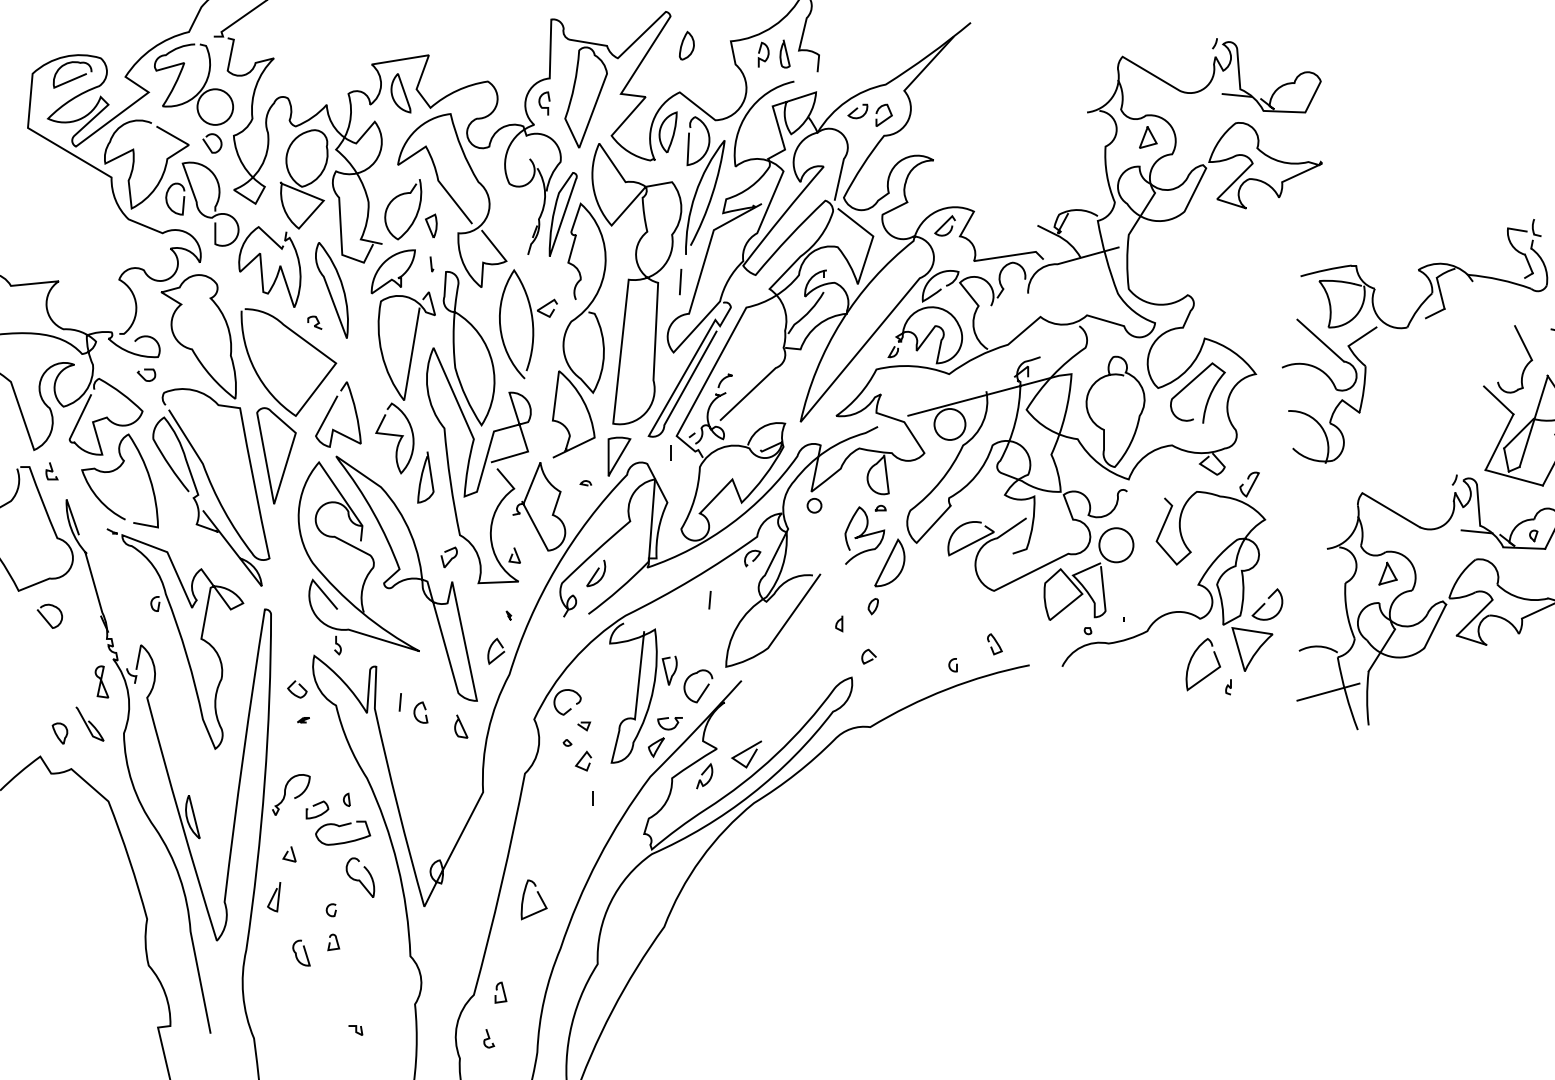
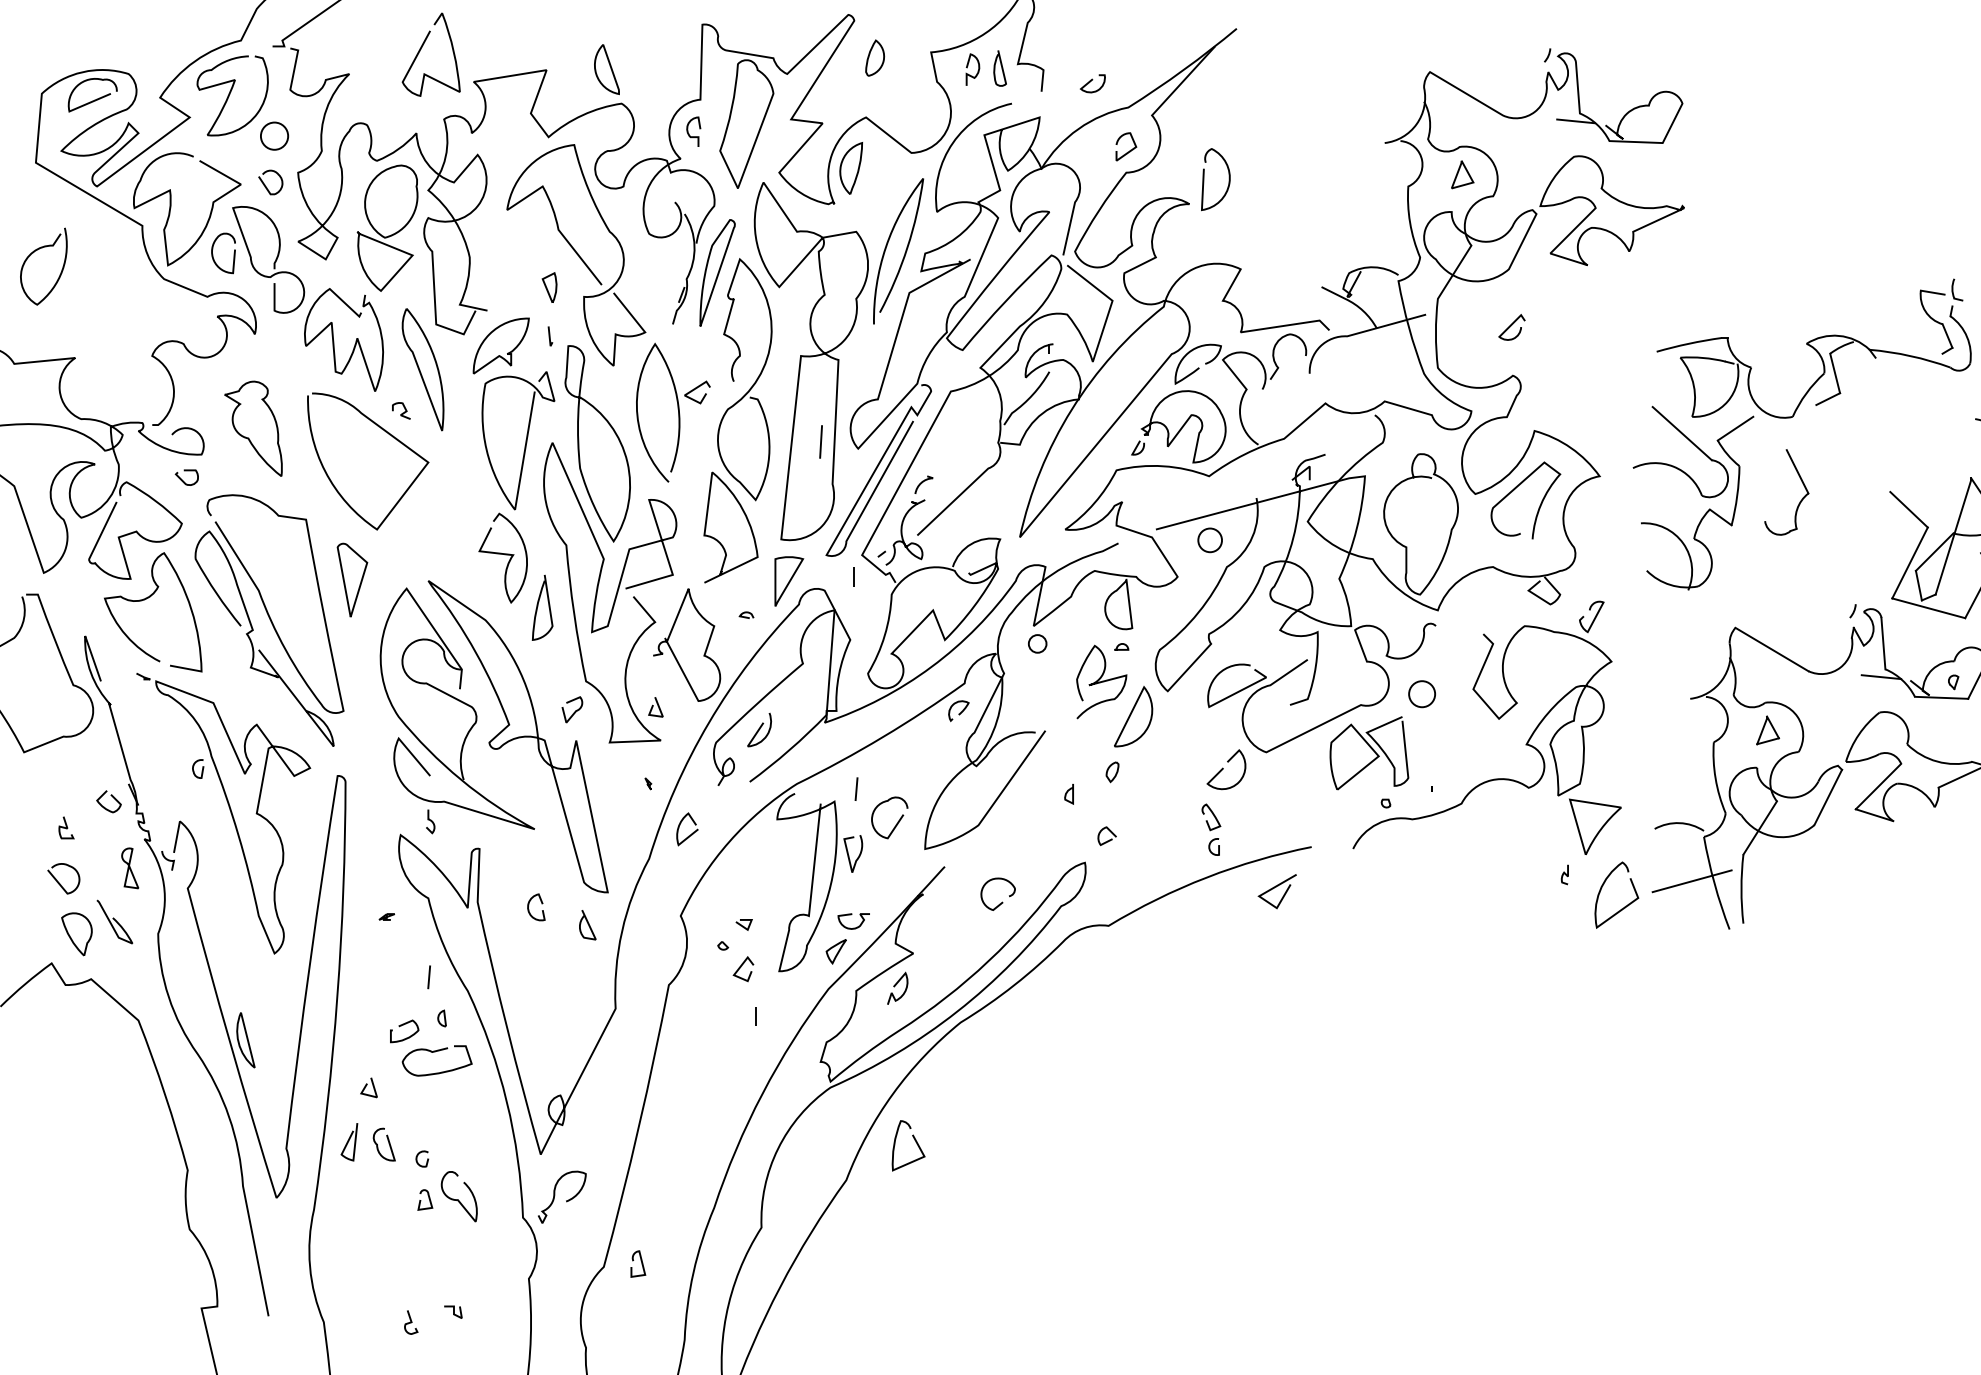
part: (400, 93) -> (606, 69), moved
circle: (215, 106) -> (274, 135), size x0.6
curve: (856, 109) -> (1091, 81), moved
curve: (689, 141) -> (1204, 179), moved
curve: (395, 199) -> (33, 253), moved
curve: (944, 225) -> (1511, 326), moved
line: (680, 281) -> (820, 441), moved
part: (198, 336) -> (253, 428), size x0.6
part: (1525, 366) -> (1799, 501), moved
curve: (330, 410) -> (421, 49), moved
circle: (949, 424) -> (1209, 540), size x0.6
part: (276, 455) -> (352, 579), size x0.6
curve: (51, 470) -> (66, 827), moved
circle: (1115, 544) -> (1421, 693), size x0.6
line: (709, 599) -> (856, 788), moved
curve: (1265, 604) -> (1223, 769), moved
curve: (46, 619) -> (59, 882), moved
curve: (996, 643) -> (1213, 816), moved
curve: (499, 654) -> (691, 833), moved
curve: (1209, 673) -> (1624, 906), moved
curve: (300, 686) -> (112, 797), moved
curve: (704, 689) -> (897, 821), moved
line: (399, 702) -> (428, 977), moved
curve: (570, 708) -> (1002, 901), moved
part: (59, 733) -> (76, 933), size x1.6
line: (744, 752) -> (1274, 888), moved
curve: (294, 797) -> (566, 1200), moved
curve: (359, 879) -> (458, 1199), moved
curve: (539, 897) -> (915, 1142), moved
curve: (304, 952) -> (388, 1143), moved
curve: (489, 1038) -> (411, 1322), moved

